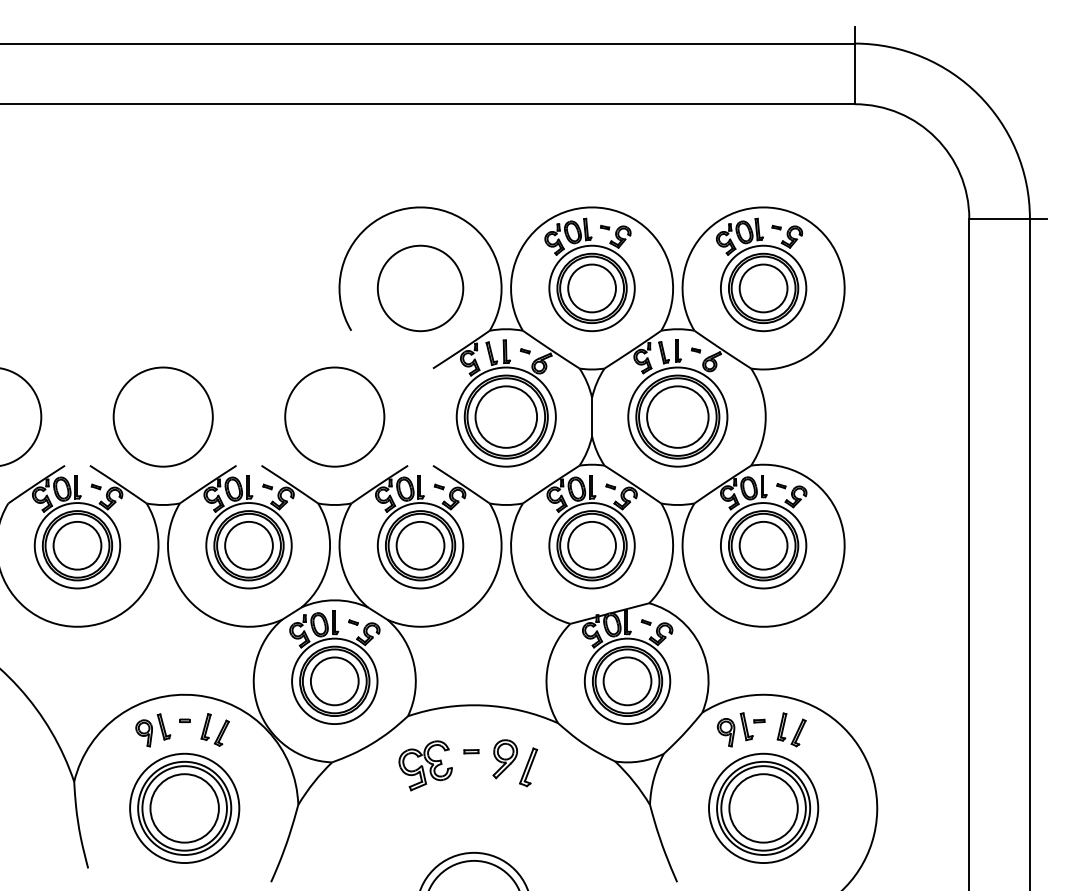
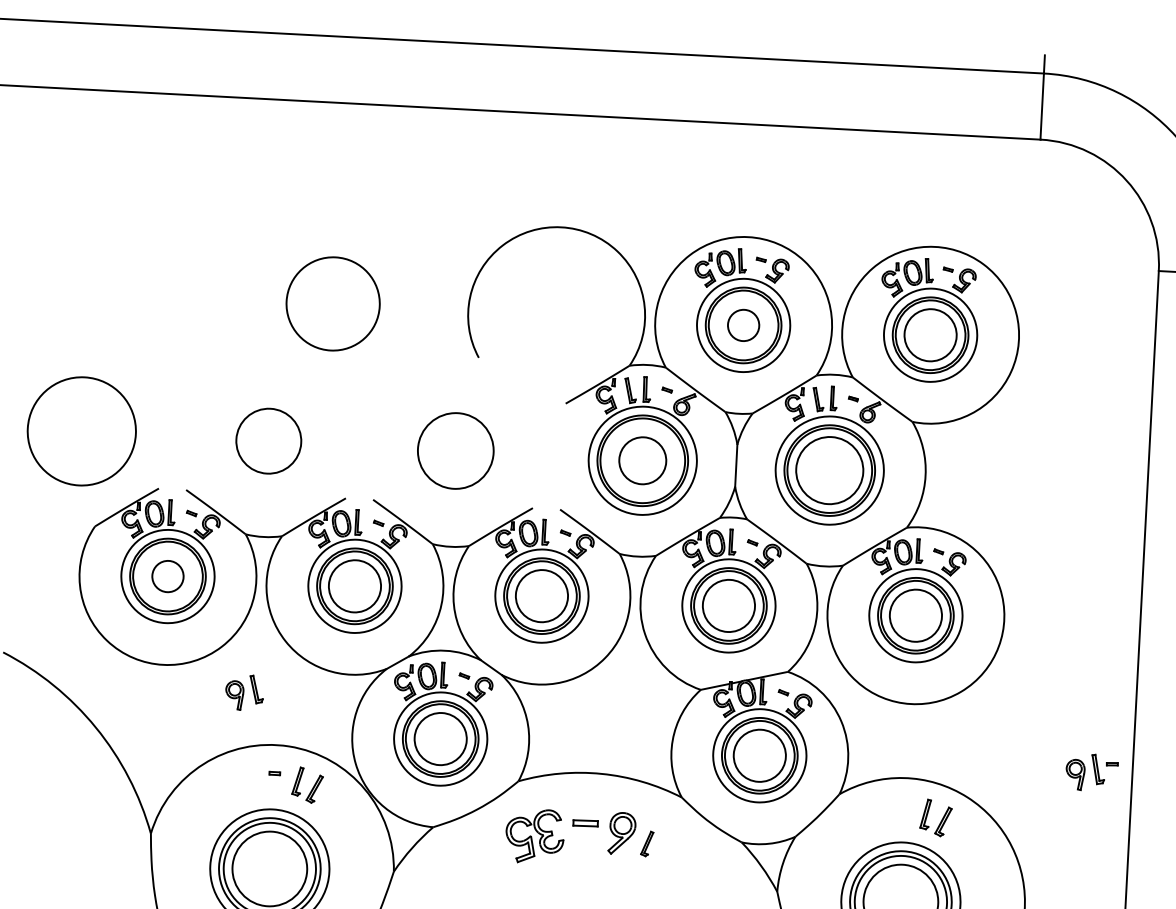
circle: (420, 288) -> (333, 303), moved
circle: (591, 288) -> (742, 325), size x0.6
circle: (162, 416) -> (268, 440), size x0.6
circle: (334, 416) -> (455, 450), size x0.7
circle: (506, 416) -> (643, 460), size x0.7
circle: (77, 545) -> (168, 576), size x0.6
part: (741, 729) -> (1092, 772), moved
part: (153, 730) -> (244, 692), moved
part: (471, 751) -> (585, 823), size x1.6
part: (528, 767) -> (646, 844), size x0.6

